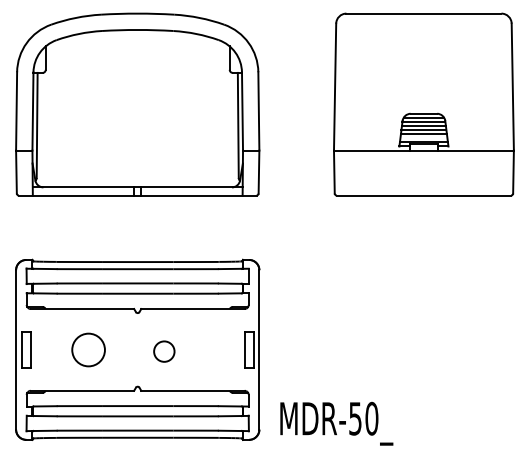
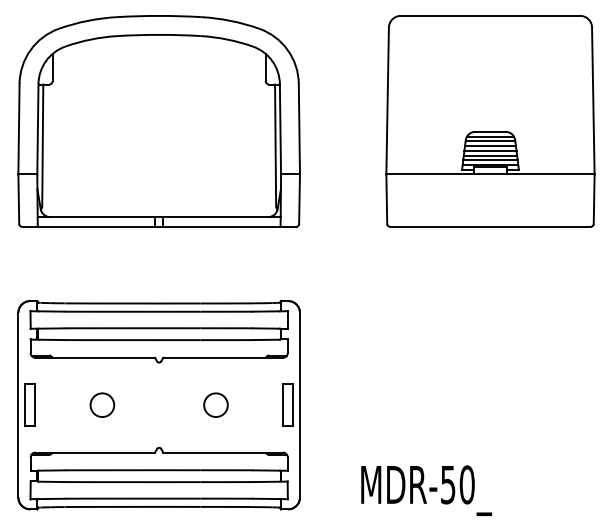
line: (423, 138) -> (490, 160), added
circle: (88, 349) -> (102, 404), size x0.62
circle: (163, 351) -> (215, 404), moved
text: (336, 423) -> (426, 490), moved

